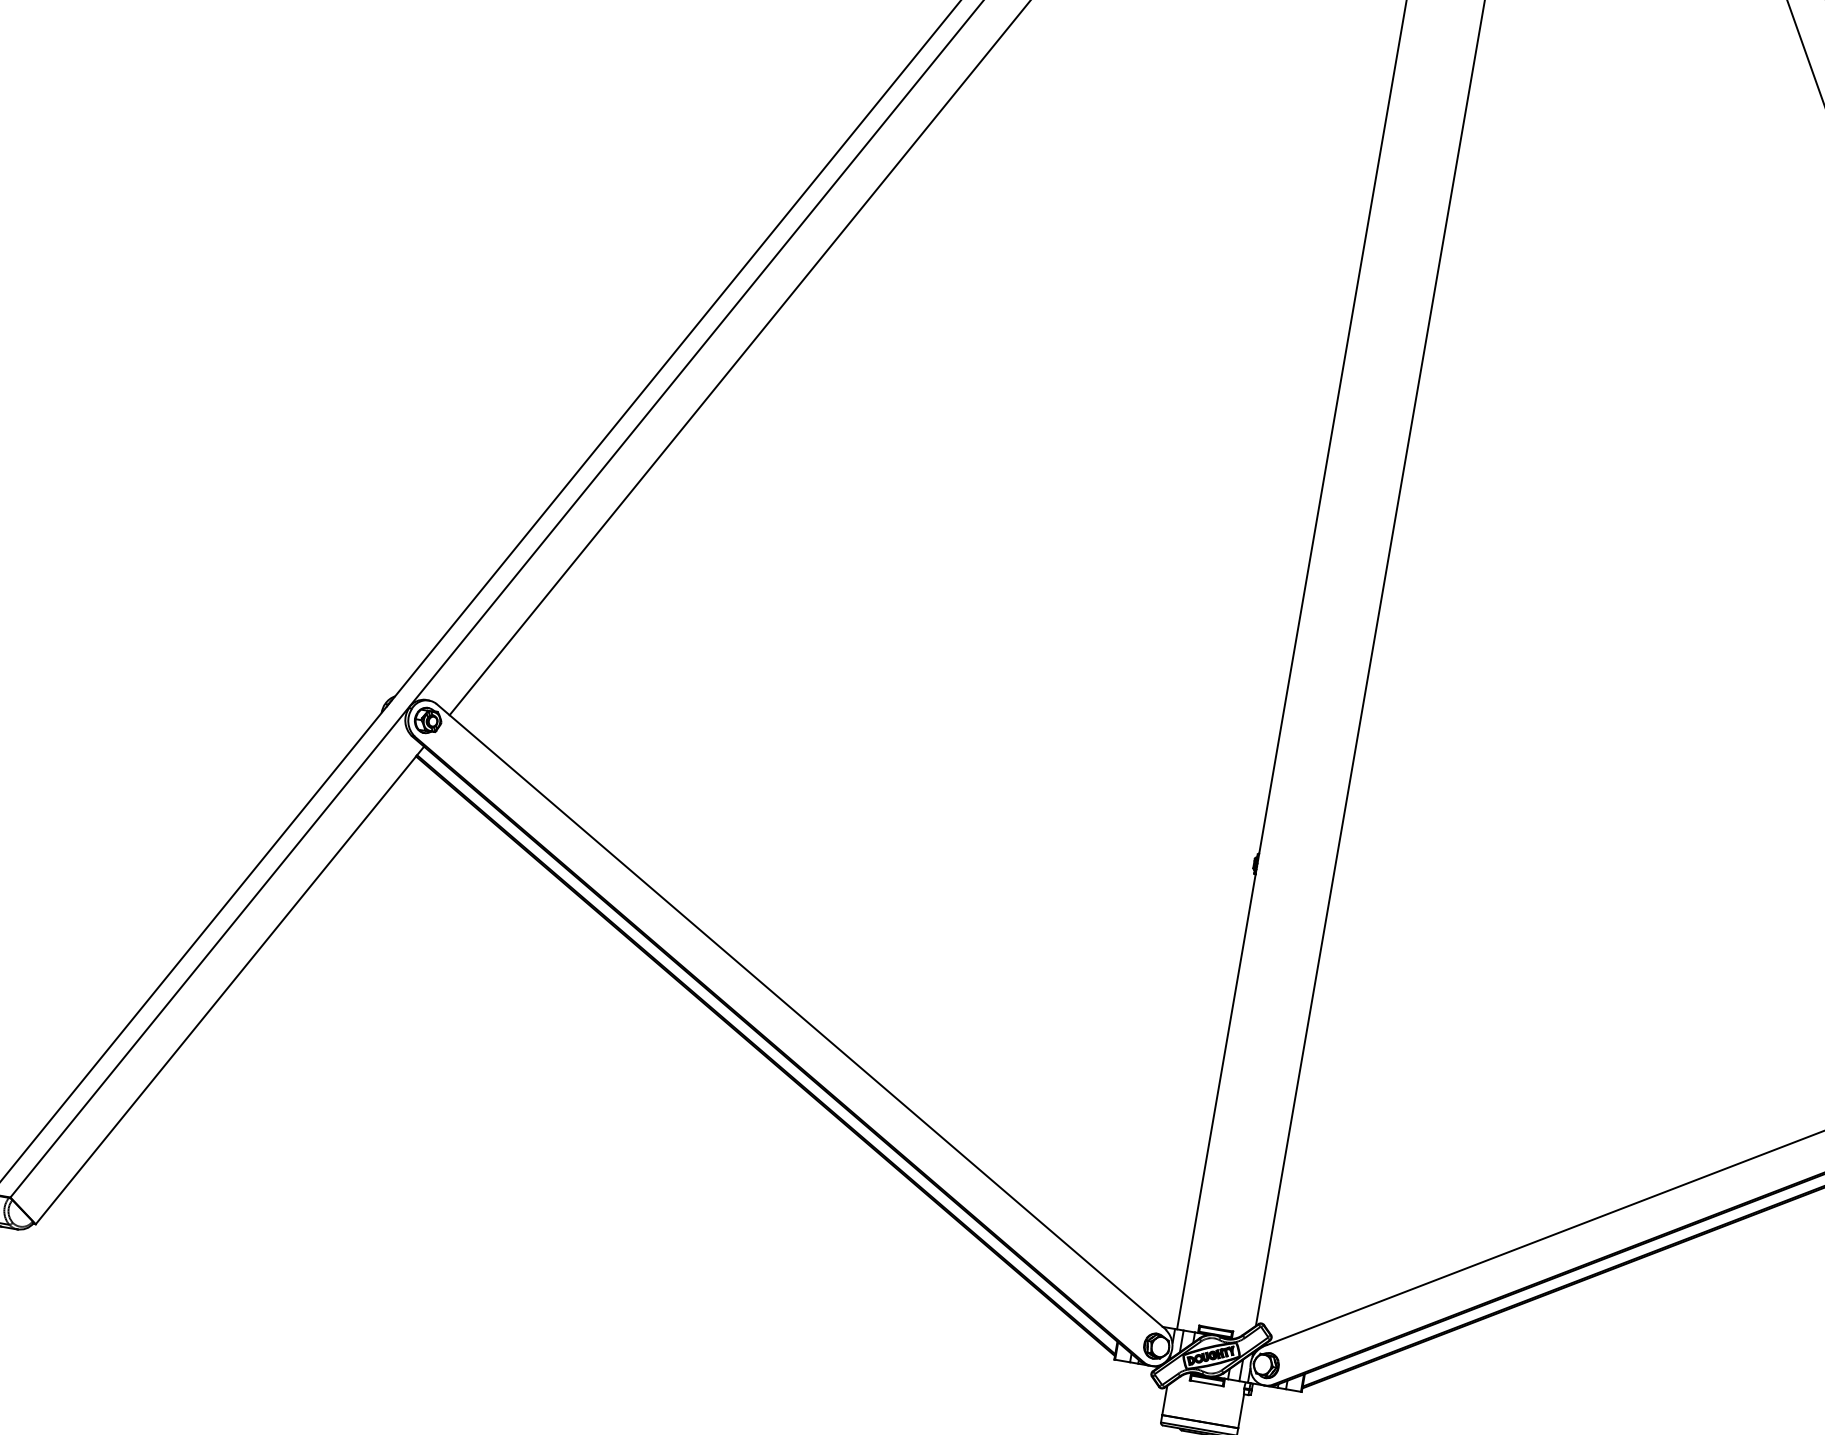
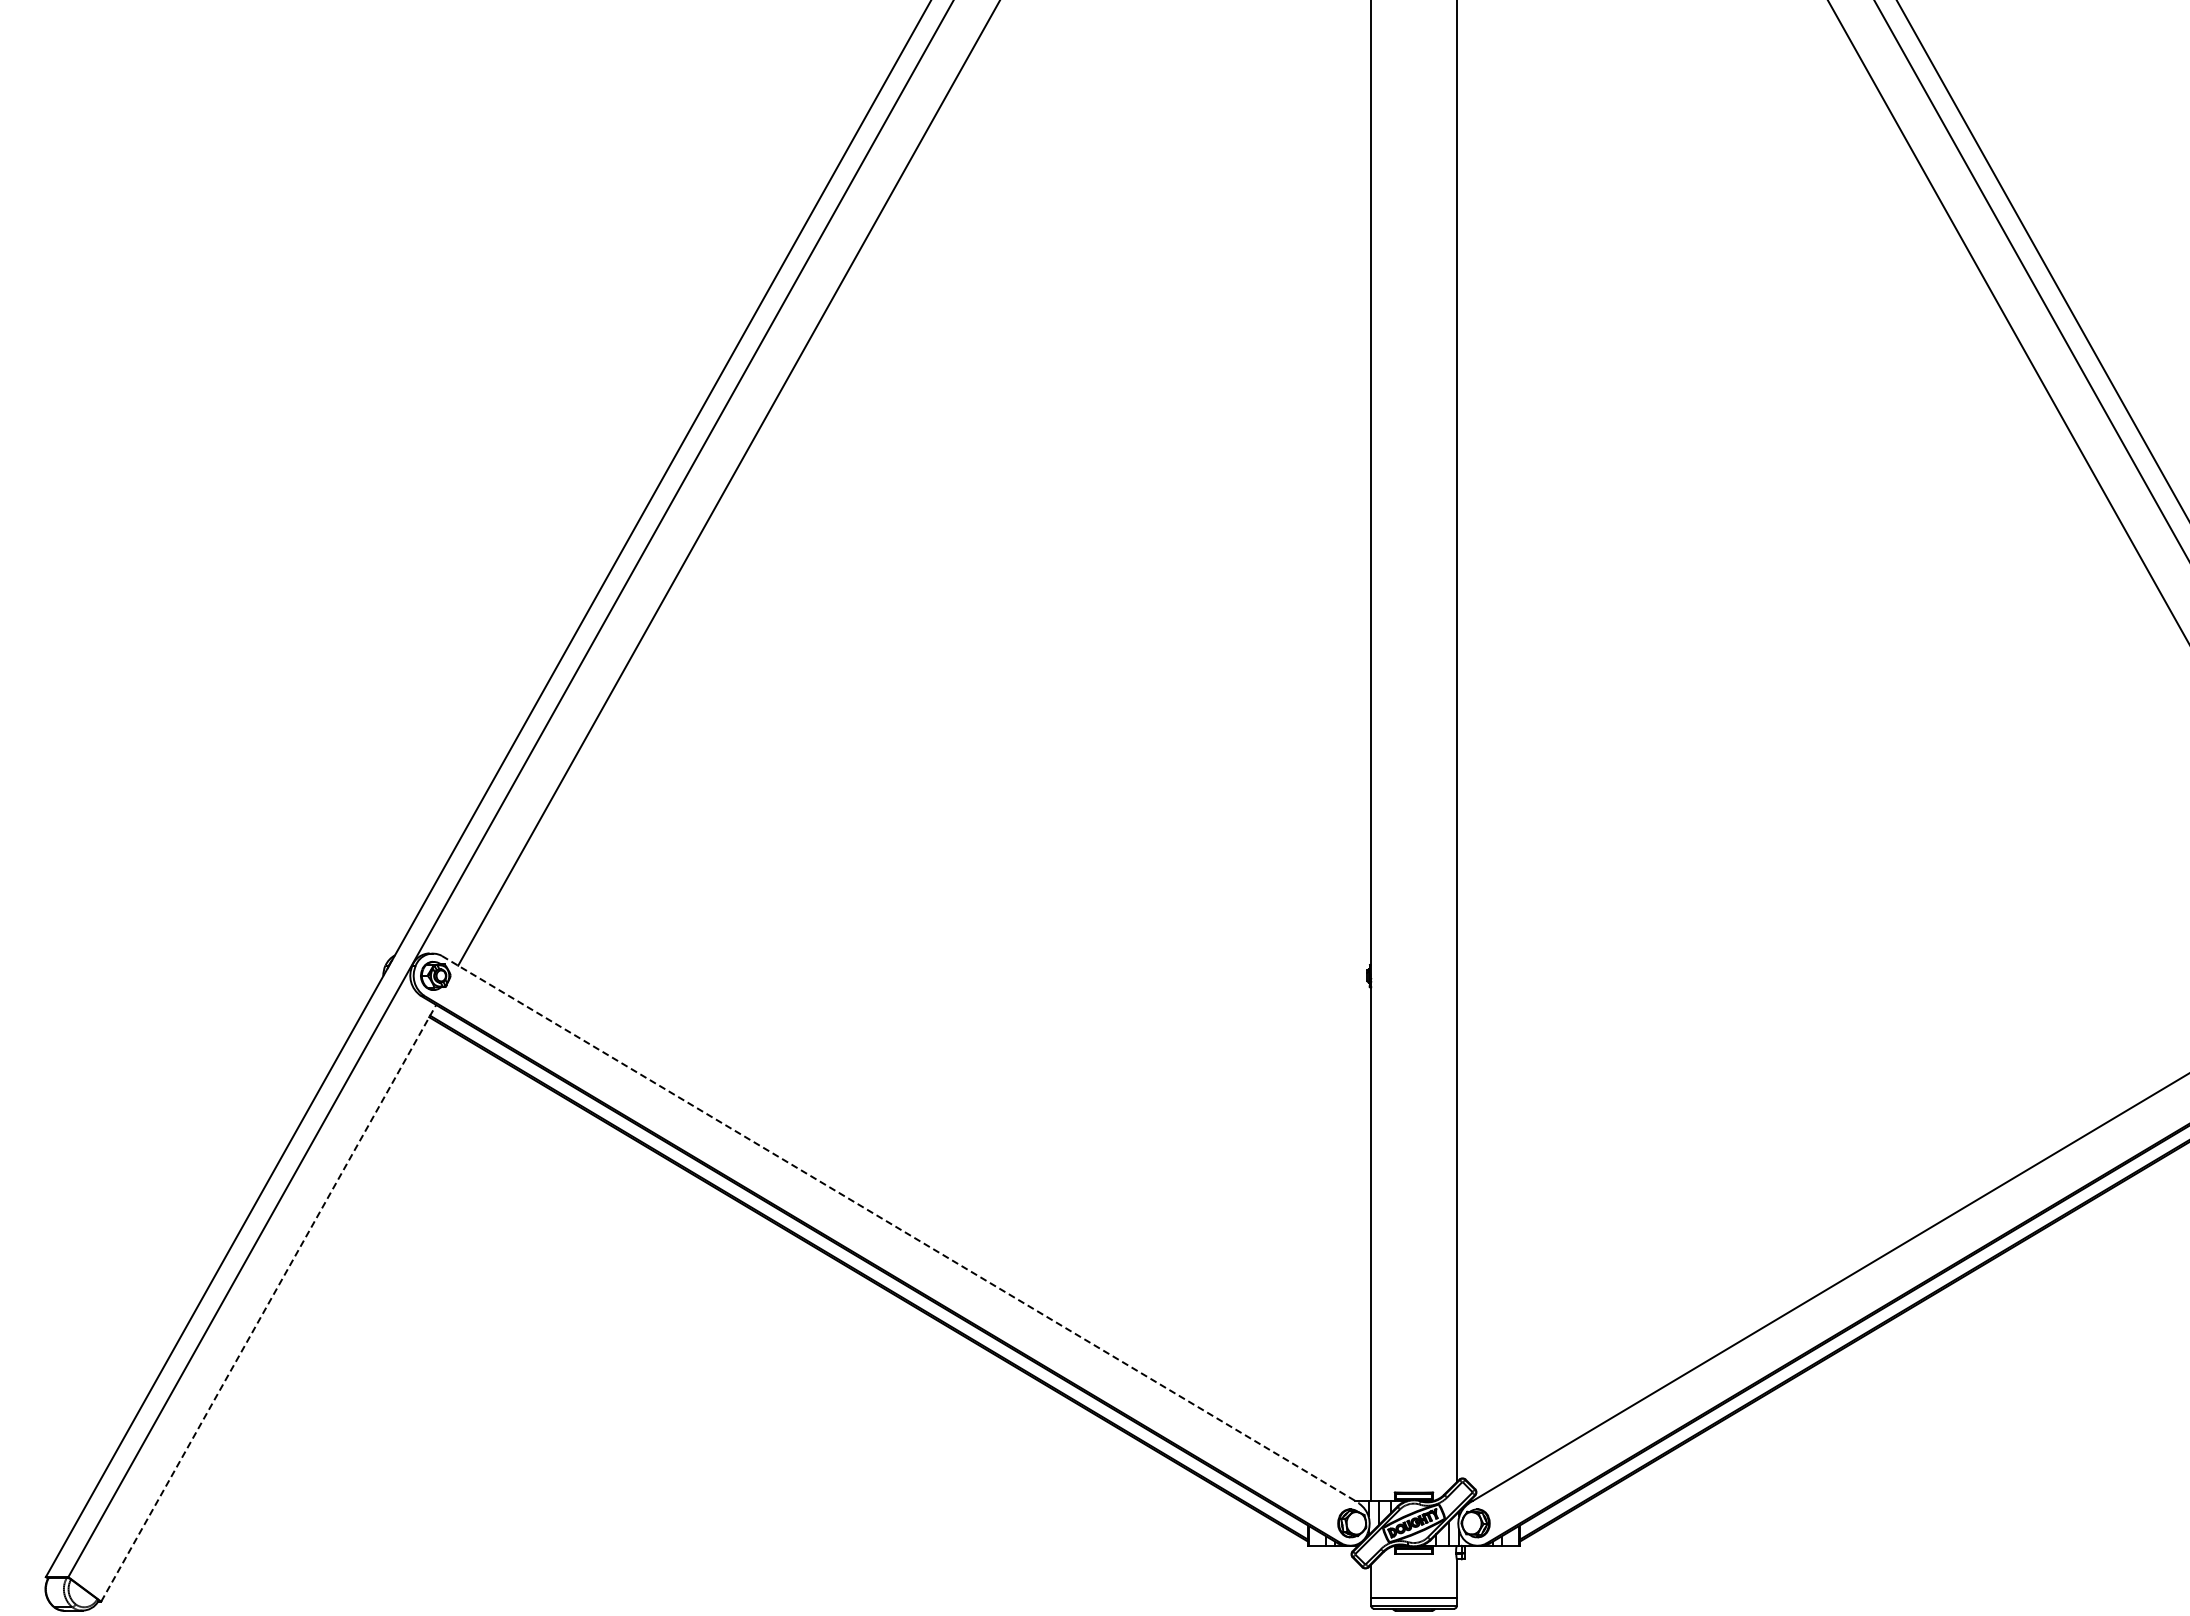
line: (229, 984) -> (268, 1302), solid -> dashed
line: (802, 1016) -> (901, 1229), solid -> dashed

